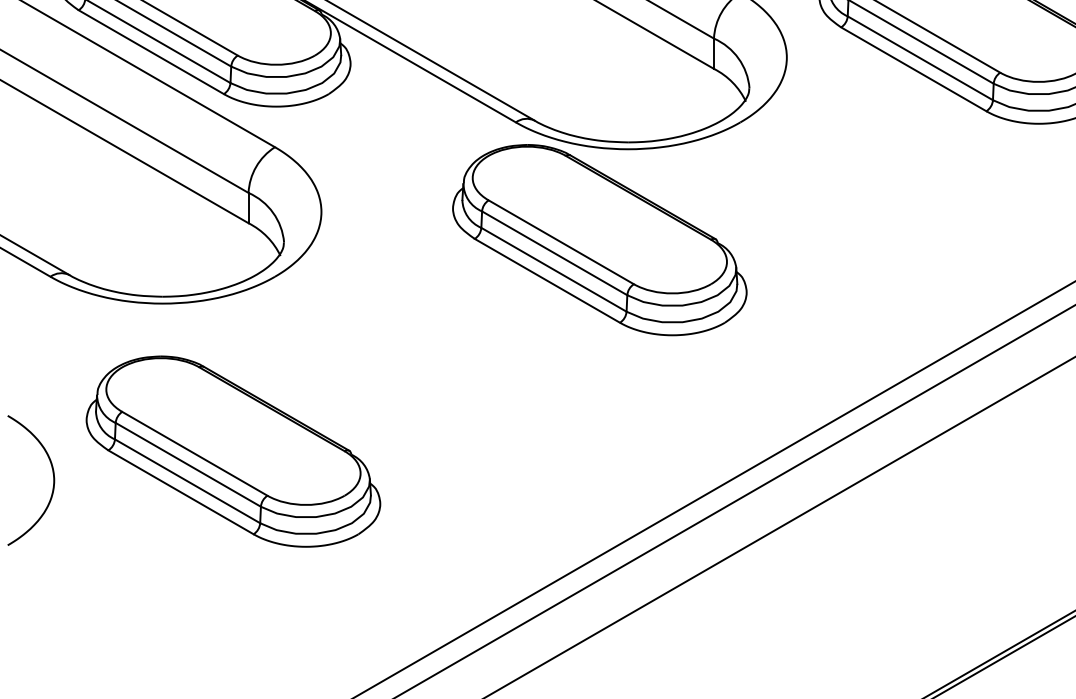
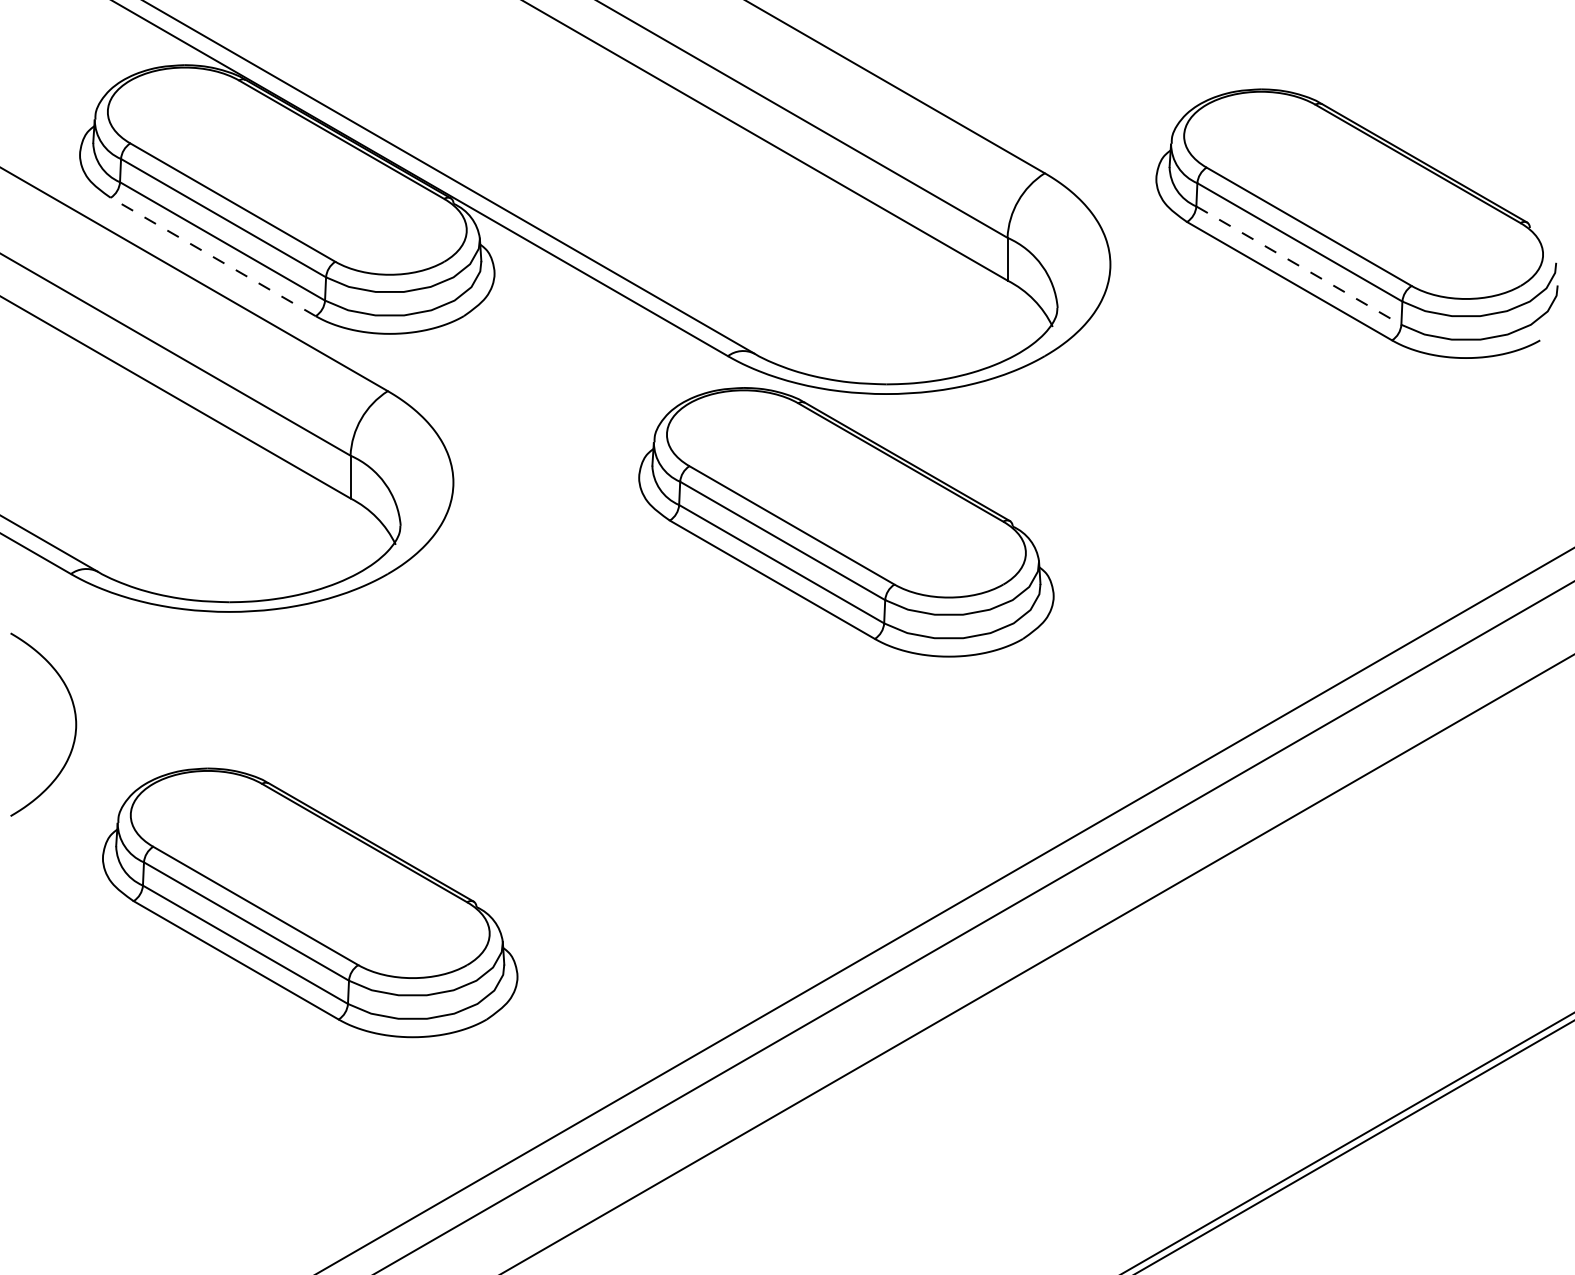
line: (150, 51) -> (212, 256), solid -> dashed
line: (920, 58) -> (1299, 265), solid -> dashed
part: (233, 451) -> (310, 902), moved
curve: (53, 475) -> (74, 717), moved

